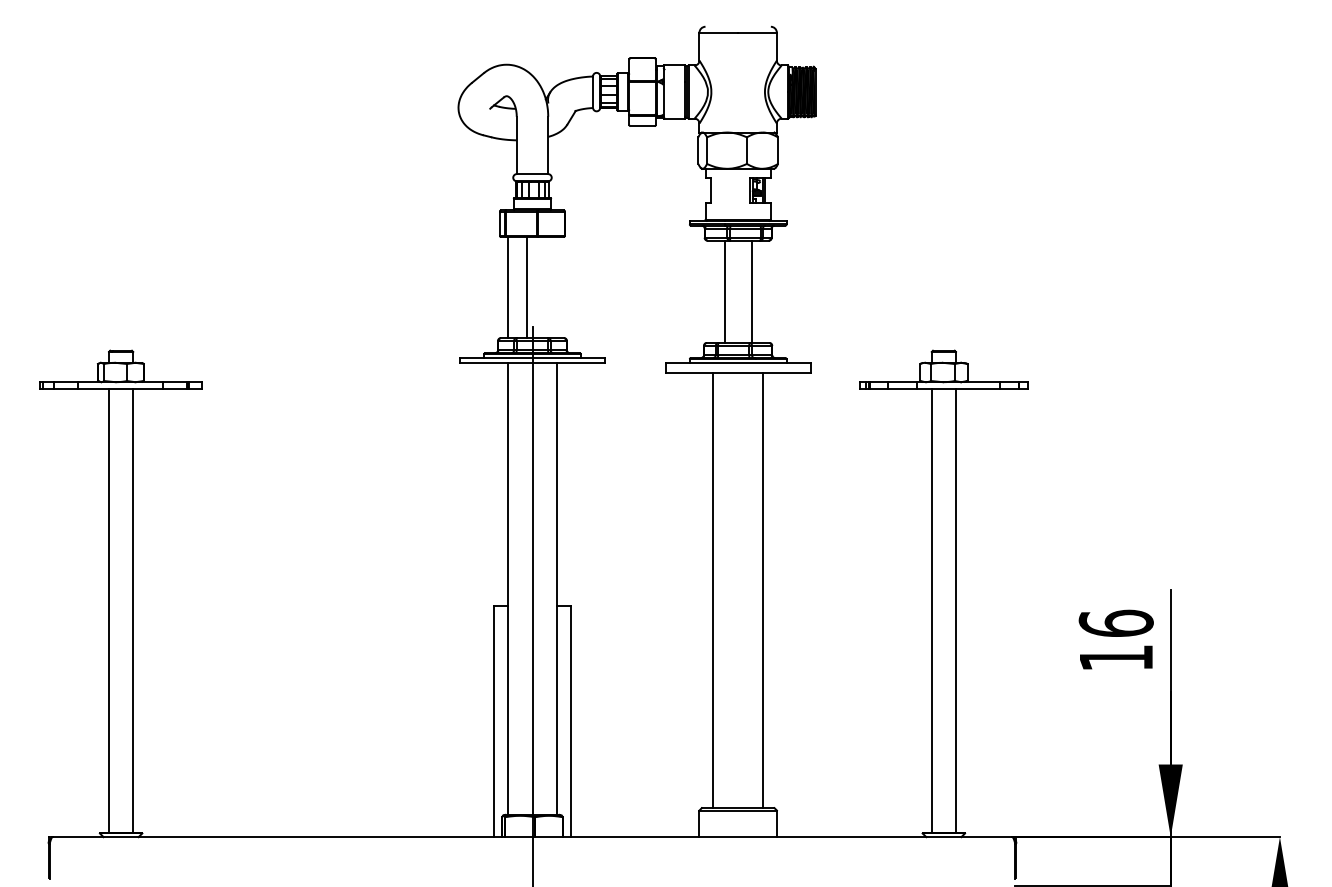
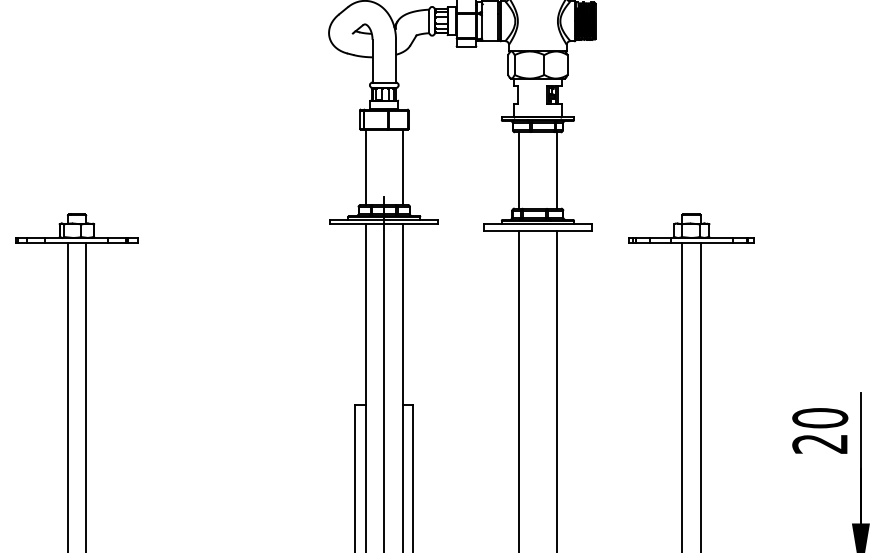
line: (527, 287) -> (402, 167), moved
line: (725, 291) -> (556, 170), moved
line: (752, 291) -> (519, 170), moved
text: (1115, 640) -> (819, 430), 16 -> 20

